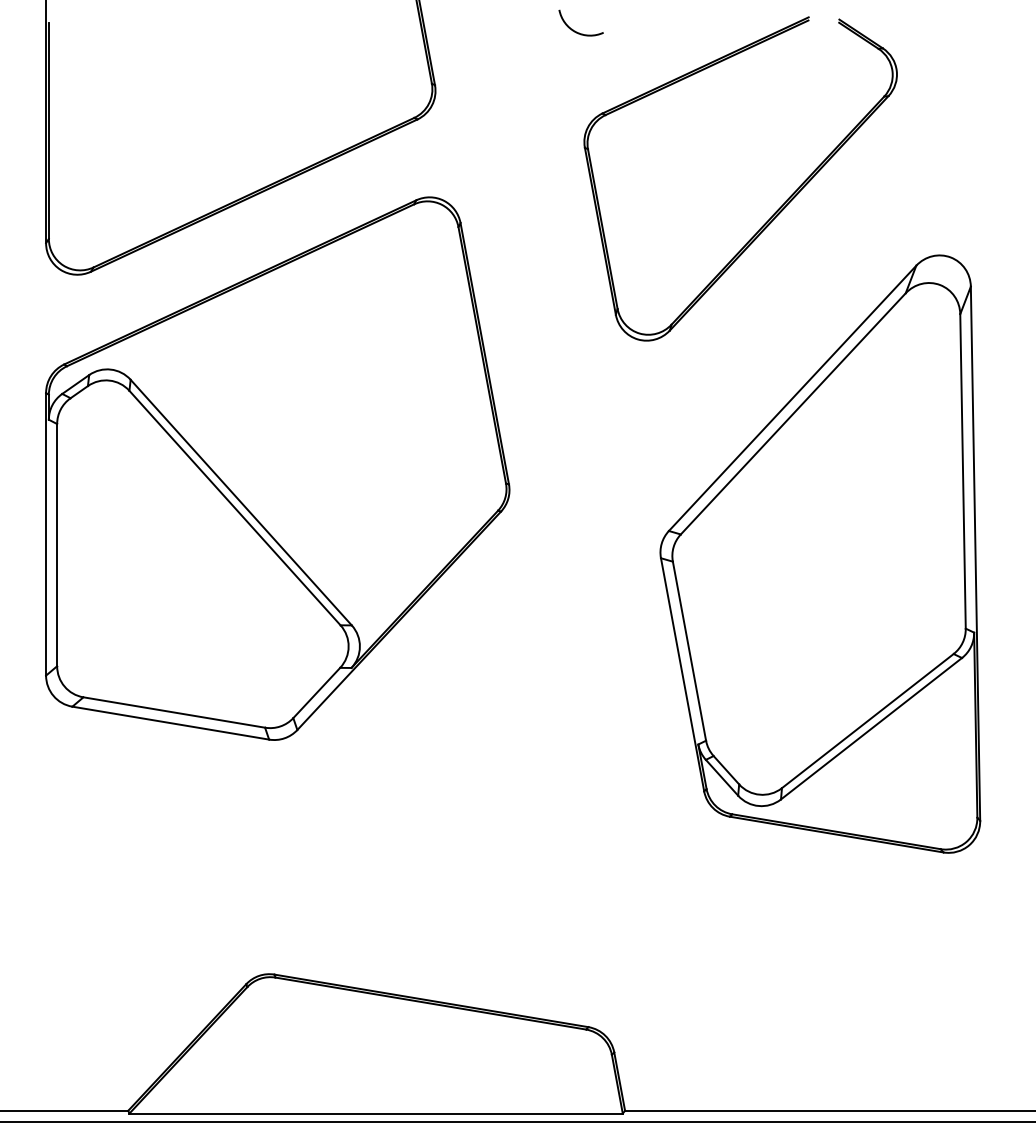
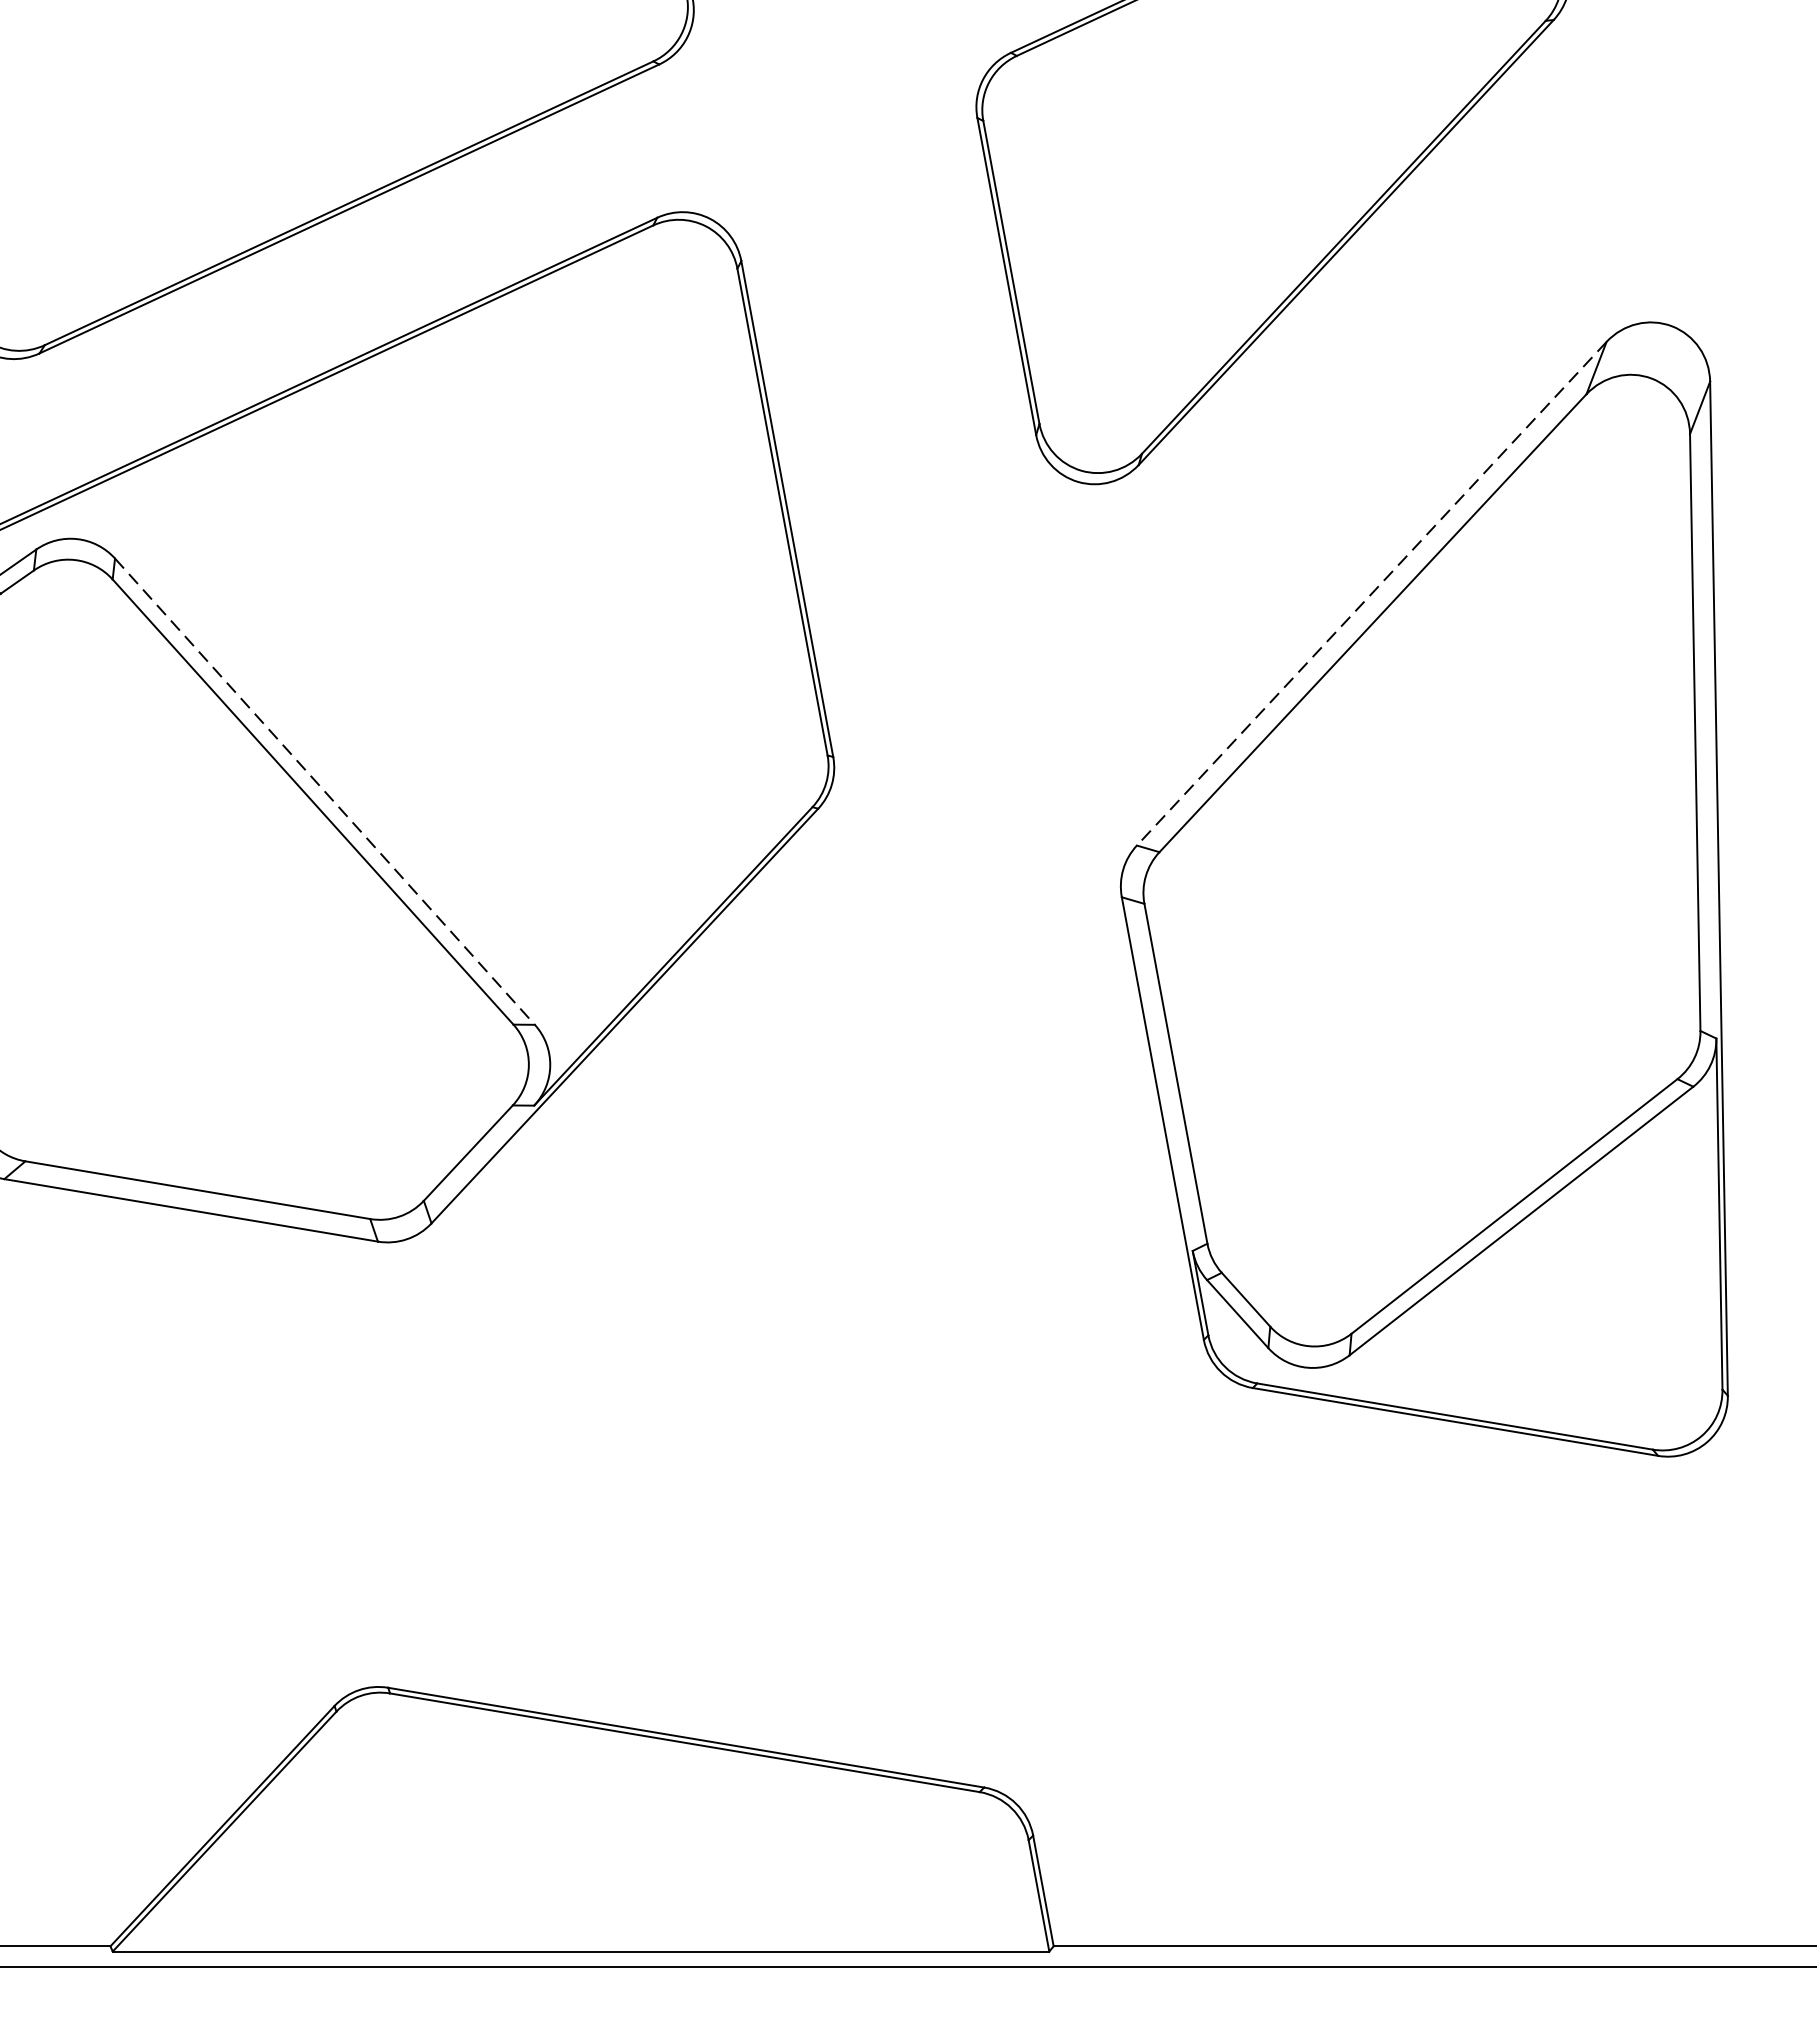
line: (792, 398) -> (1371, 594), solid -> dashed
line: (241, 502) -> (325, 791), solid -> dashed

